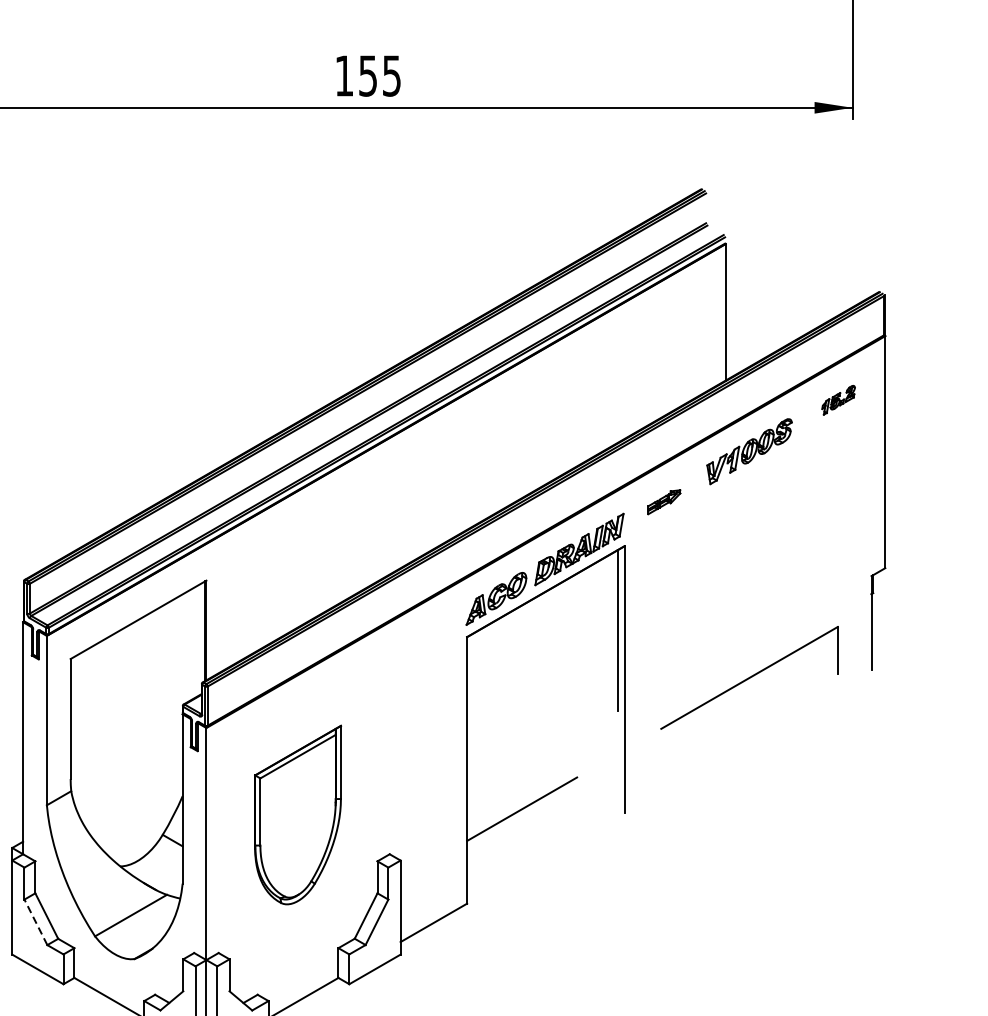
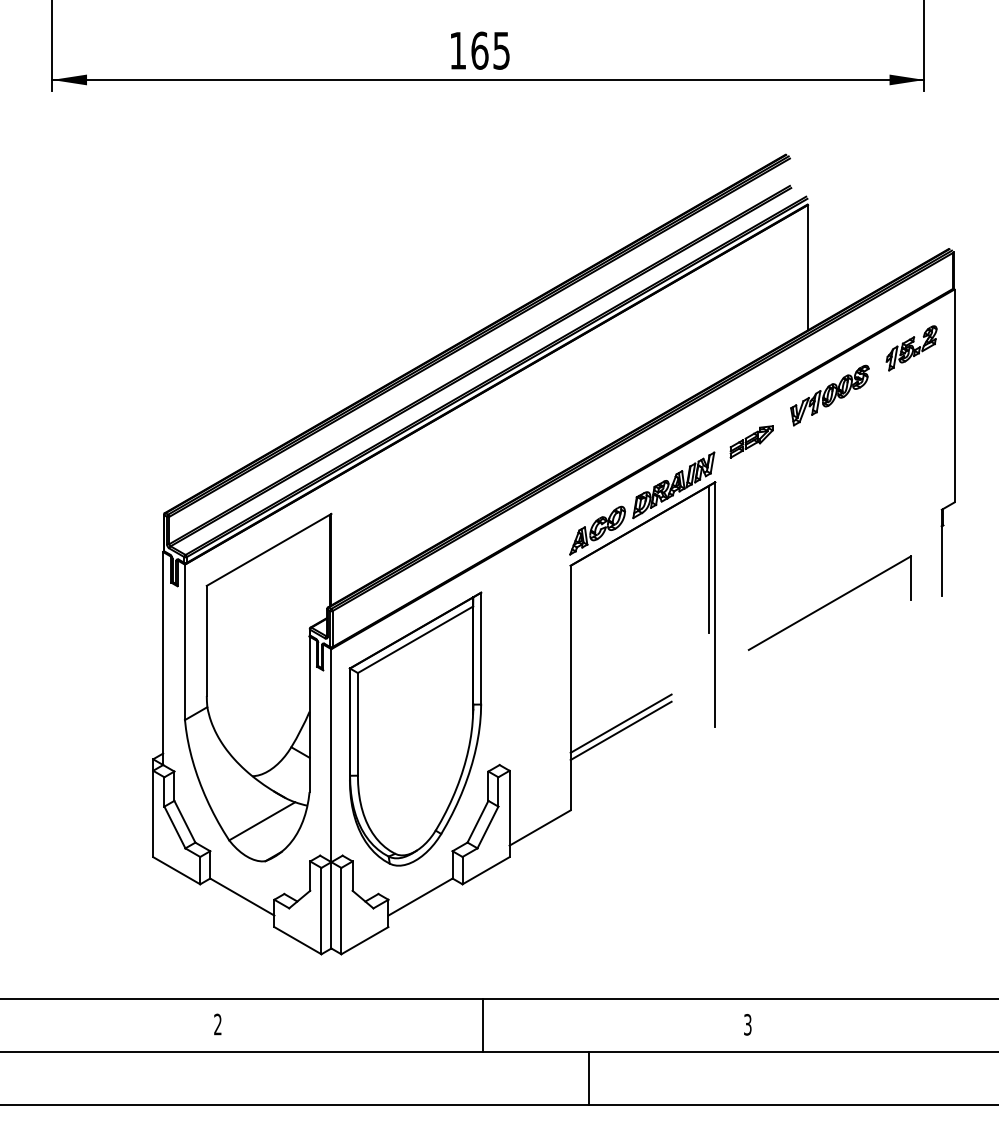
text: (367, 75) -> (479, 50), 155 -> 165
part: (838, 400) -> (911, 348), size x1.67
part: (664, 501) -> (751, 441), size x1.43
part: (298, 814) -> (415, 728), size x1.67
line: (521, 816) -> (620, 730), added
line: (35, 922) -> (174, 827), dashed -> solid

